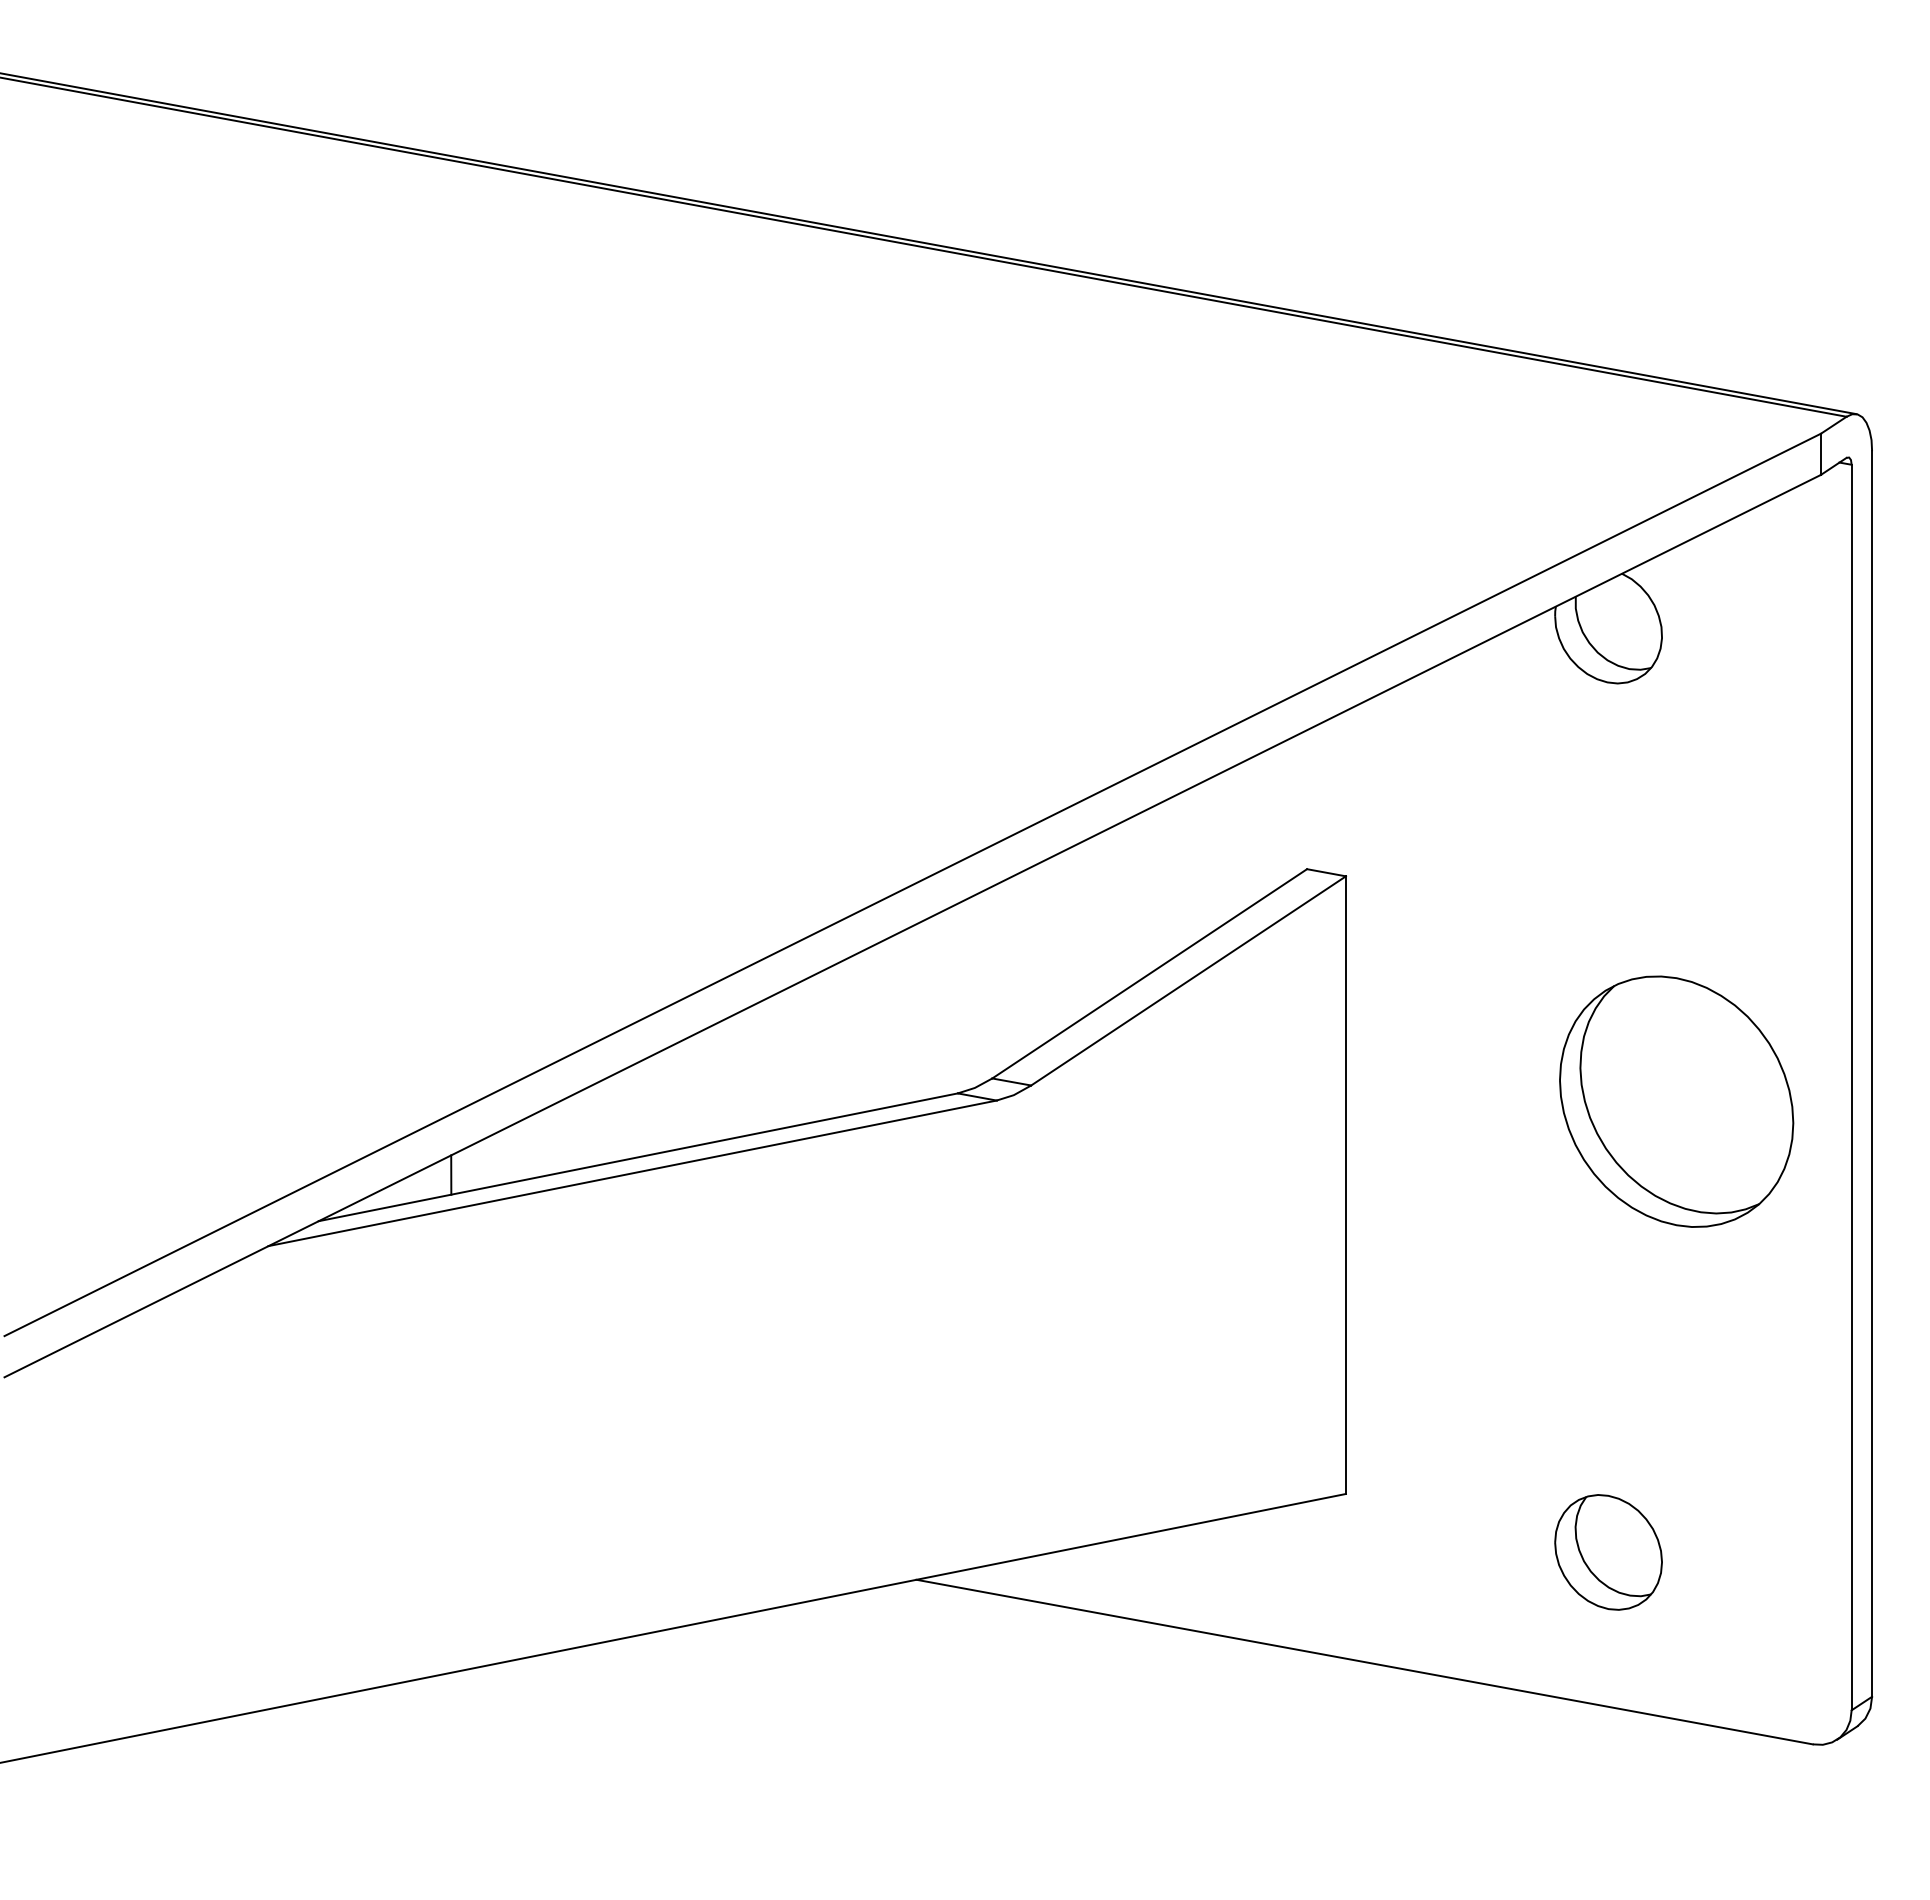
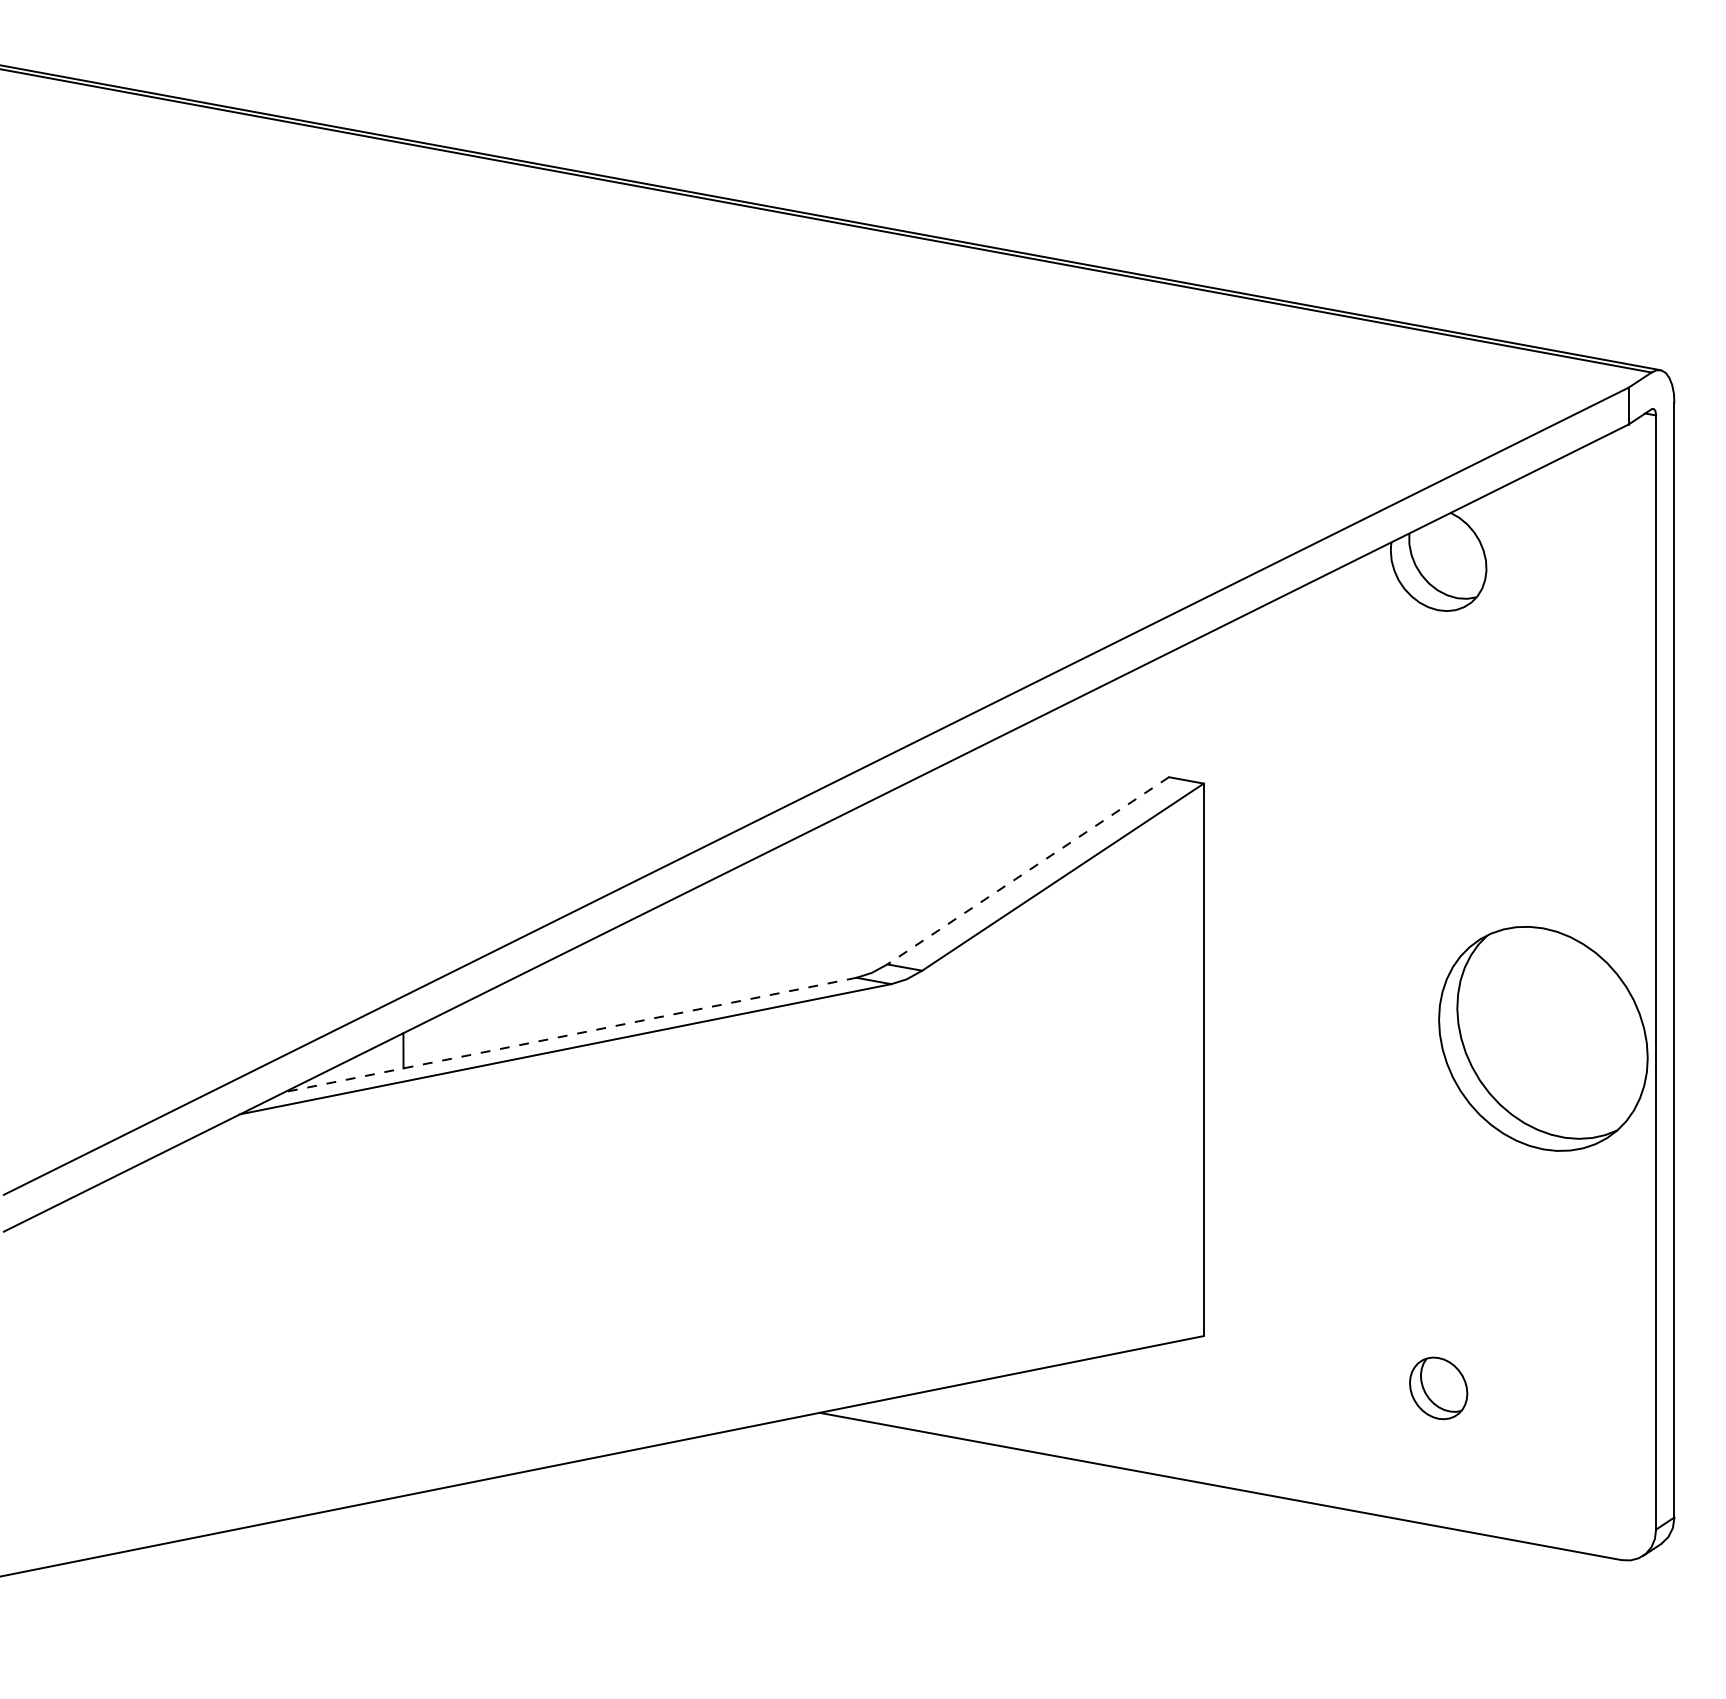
line: (1149, 973) -> (1028, 870), solid -> dashed
part: (1676, 1101) -> (1543, 1038), moved
line: (638, 1157) -> (570, 1035), solid -> dashed
part: (1608, 1552) -> (1438, 1388), size x0.6

